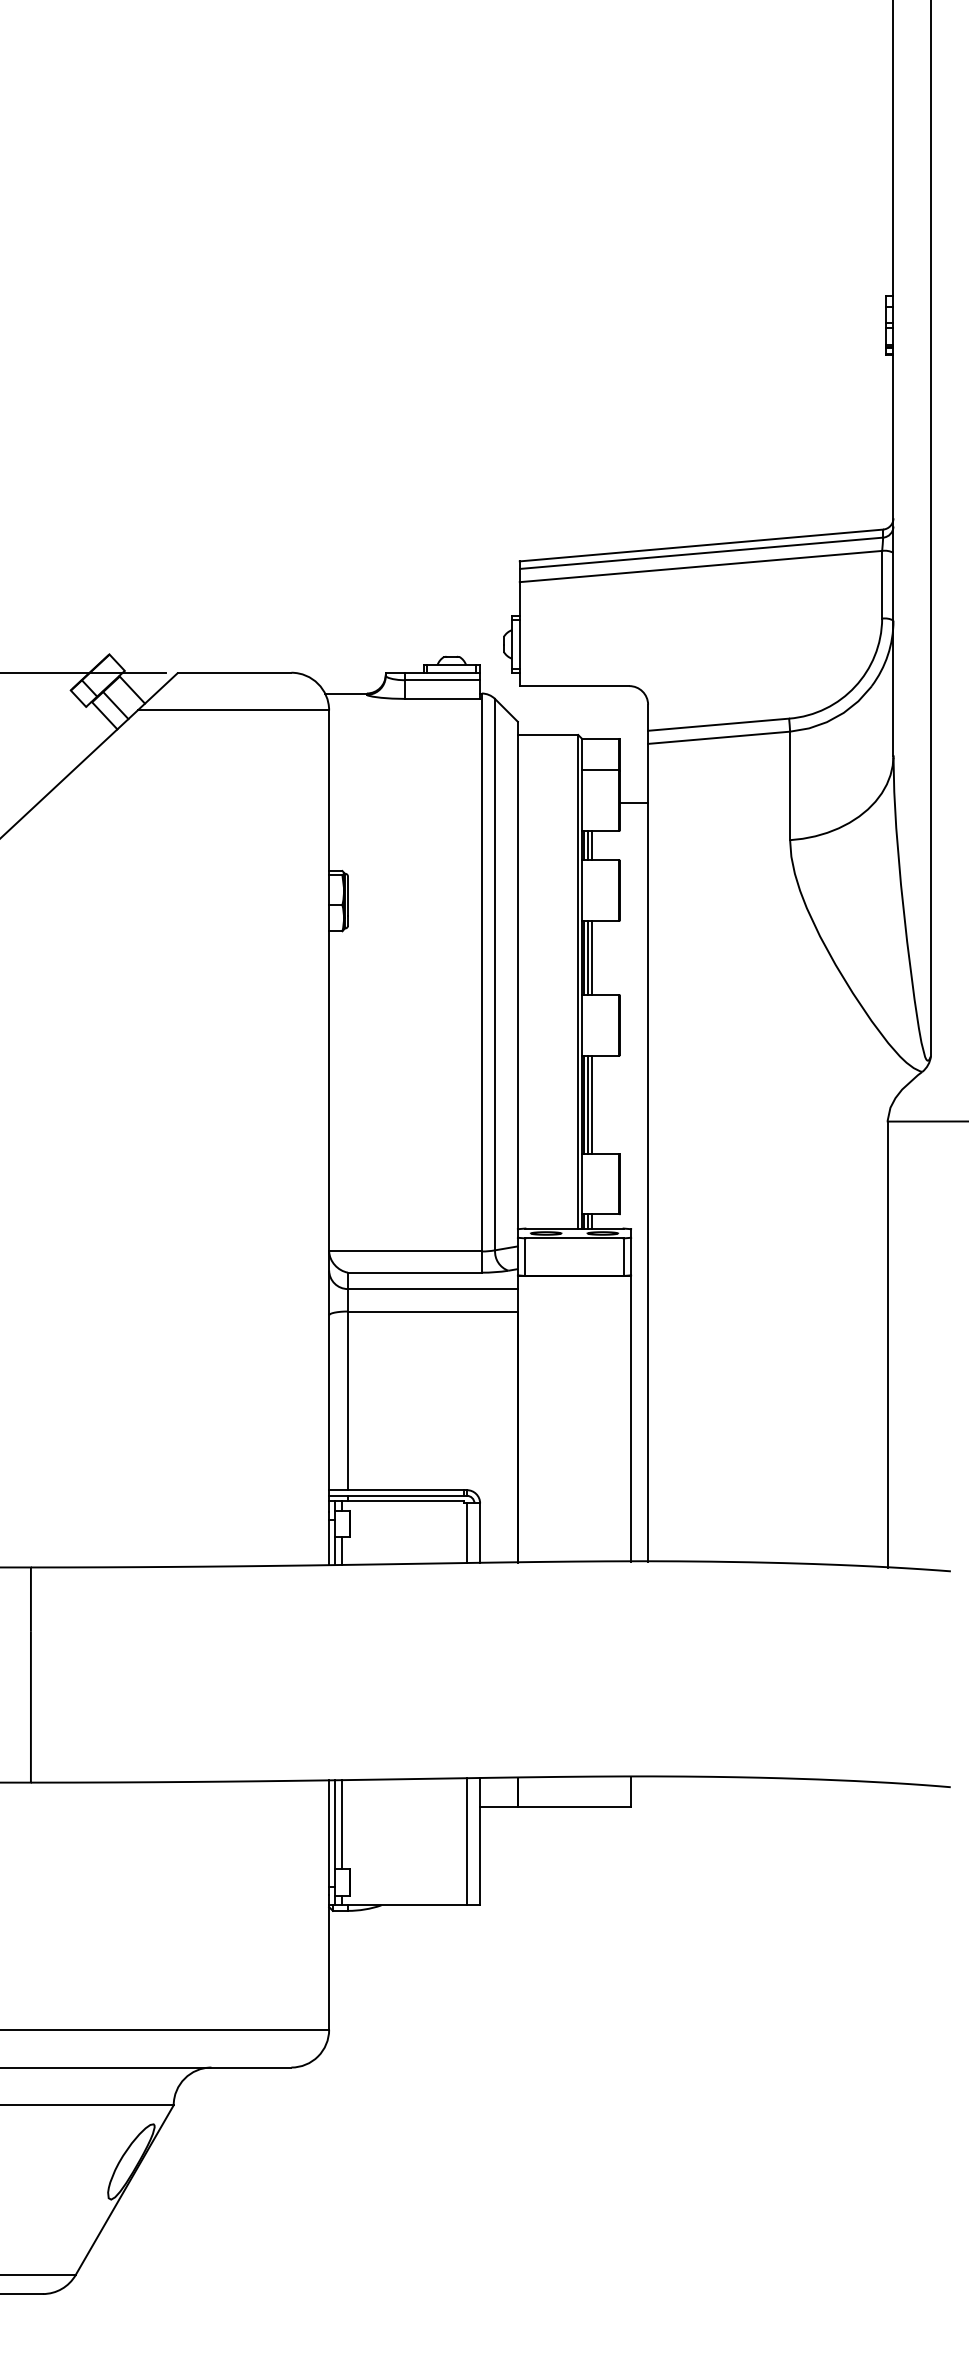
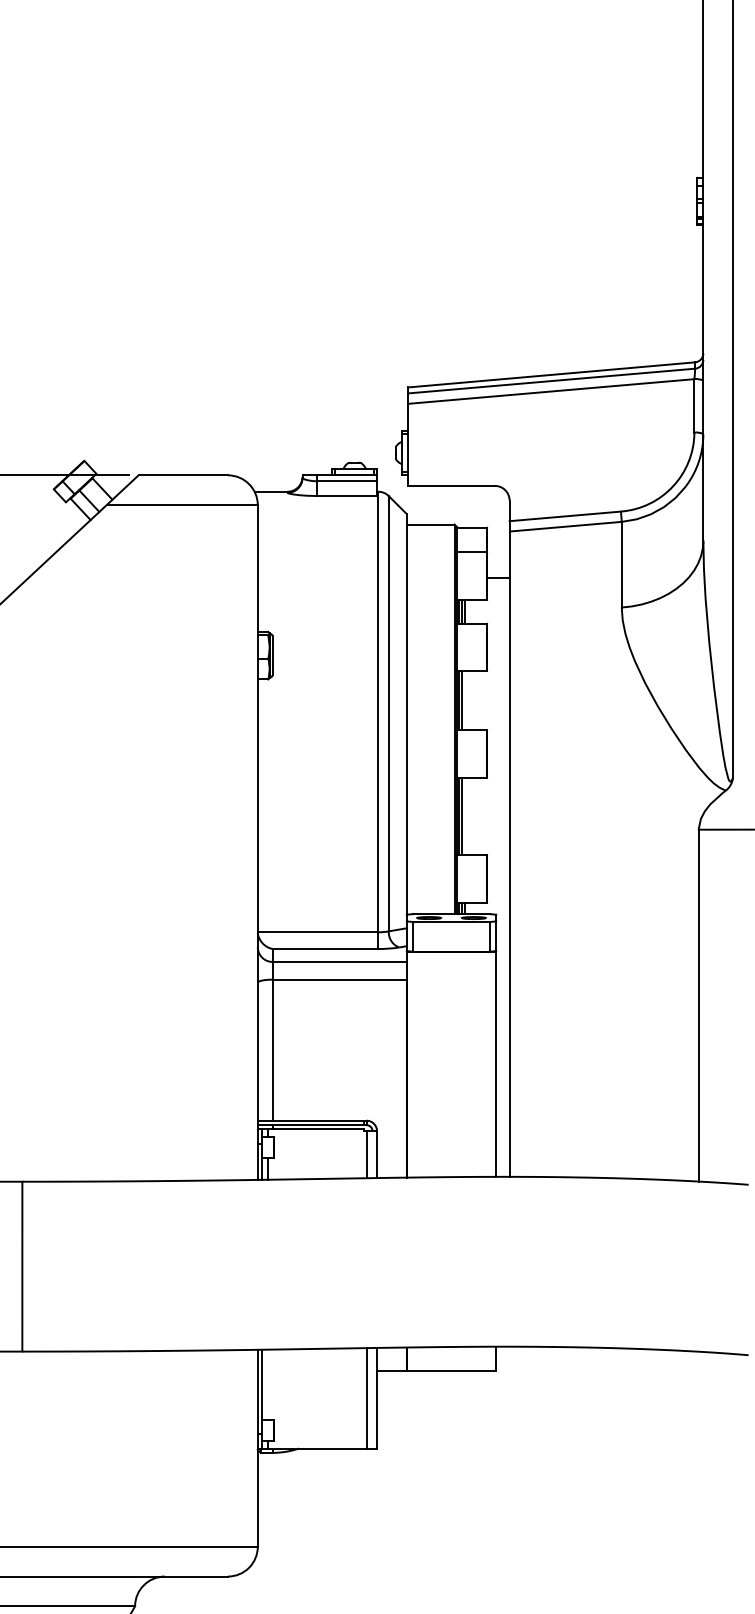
line: (591, 957) -> (464, 700), removed
line: (591, 1104) -> (464, 816), removed
line: (342, 1824) -> (268, 1384), removed

